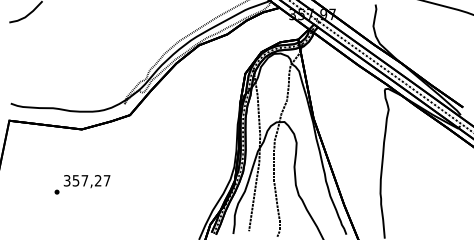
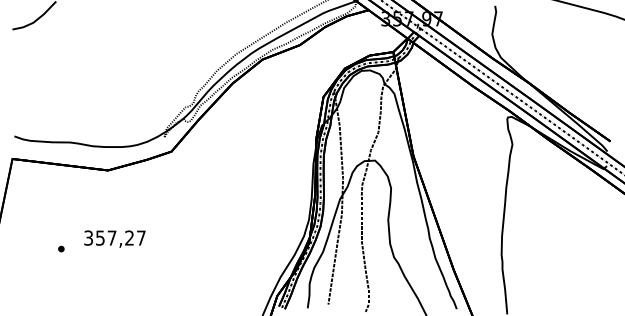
part: (57, 191) -> (61, 248), moved

